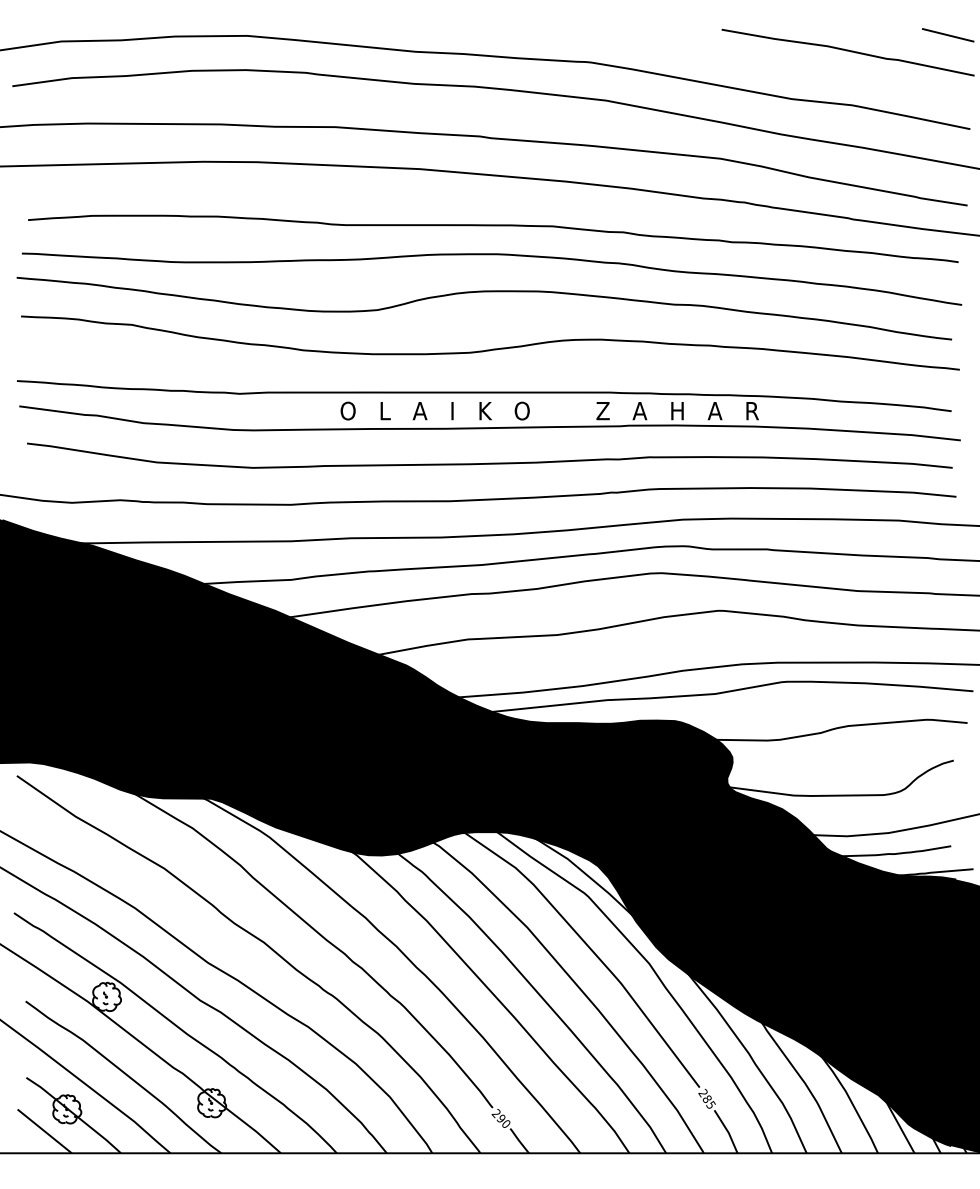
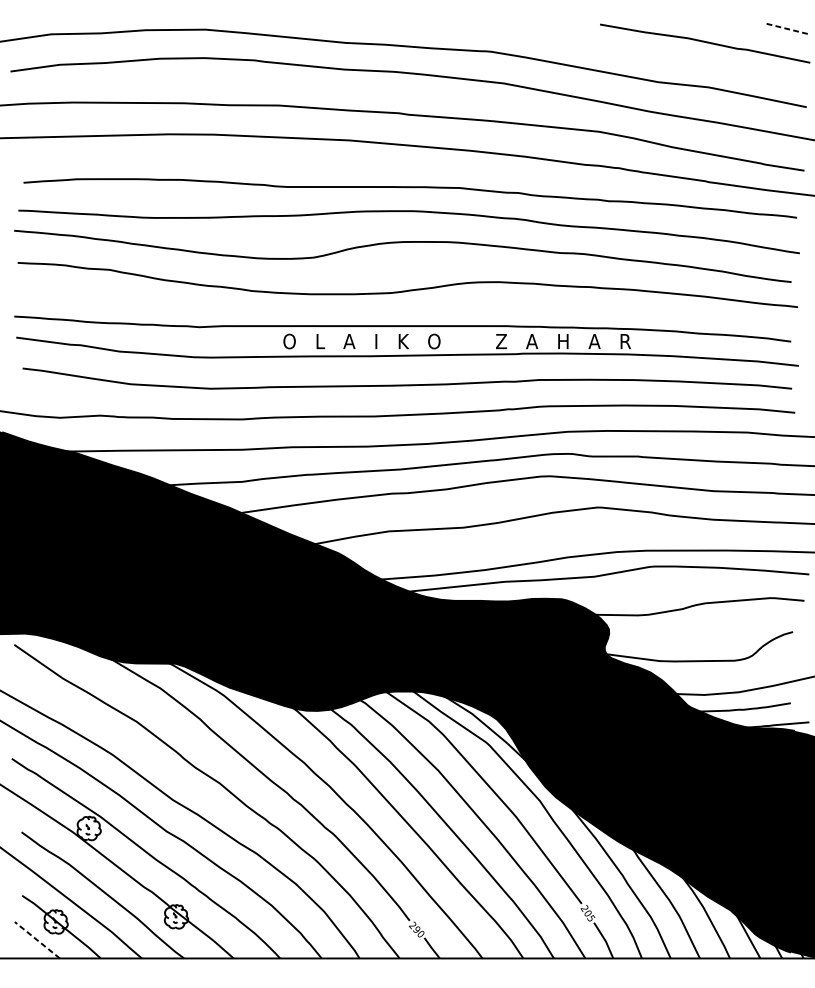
line: (948, 35) -> (788, 29), solid -> dashed
text: (706, 1099) -> (587, 913), 285 -> 205
line: (44, 1131) -> (37, 940), solid -> dashed

